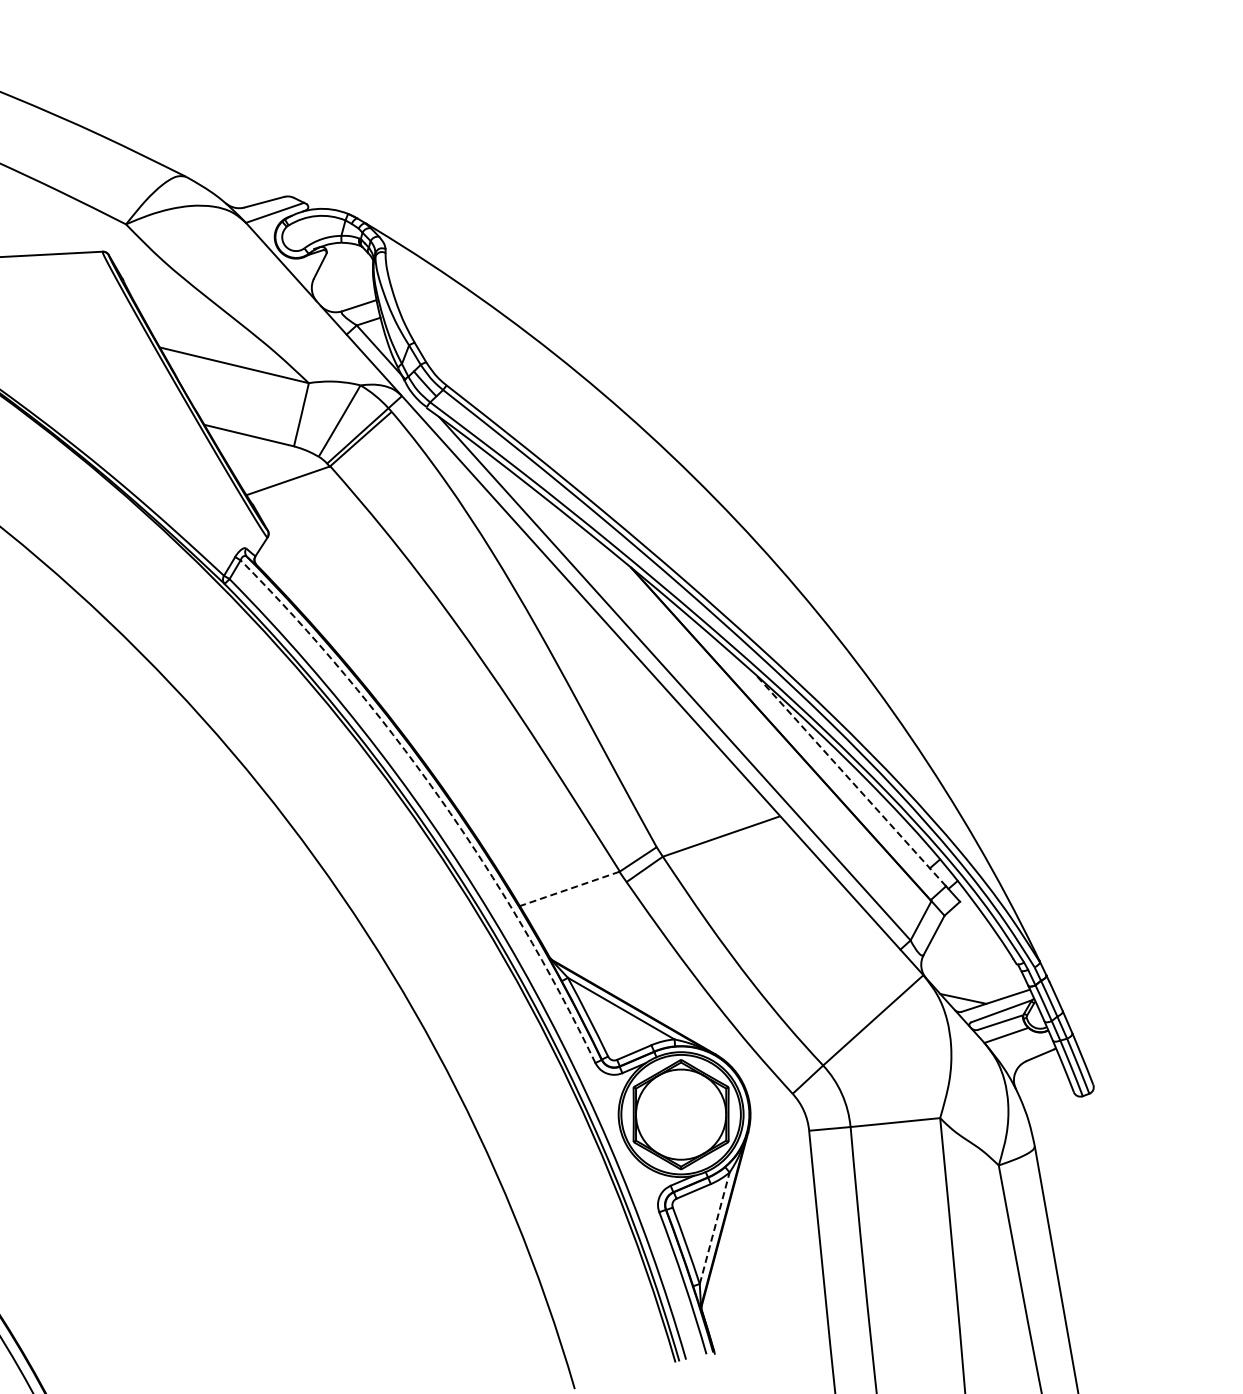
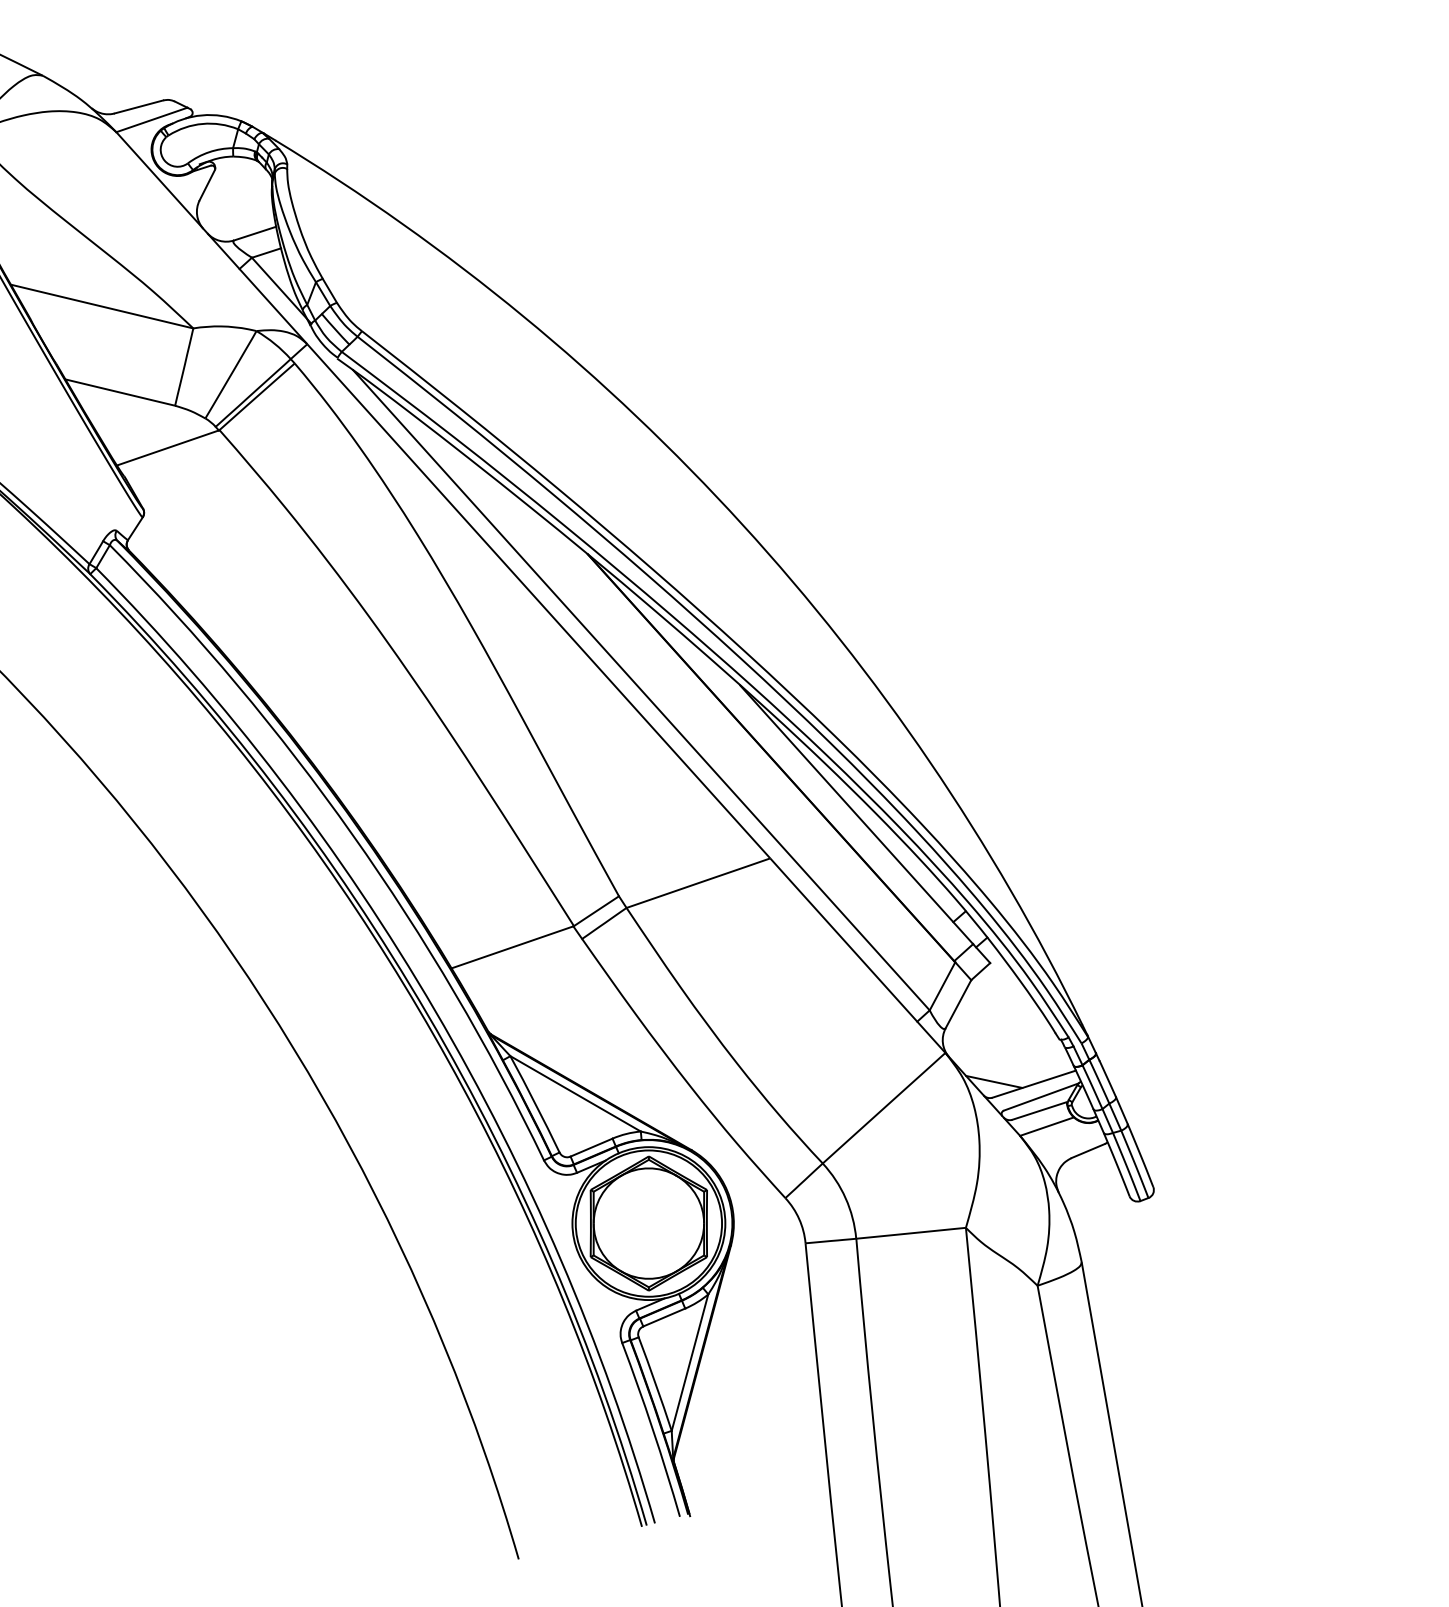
line: (850, 780) -> (856, 814), dashed -> solid
arc: (439, 796) -> (353, 834), dashed -> solid
line: (569, 888) -> (512, 946), dashed -> solid
line: (714, 1228) -> (689, 1362), dashed -> solid

